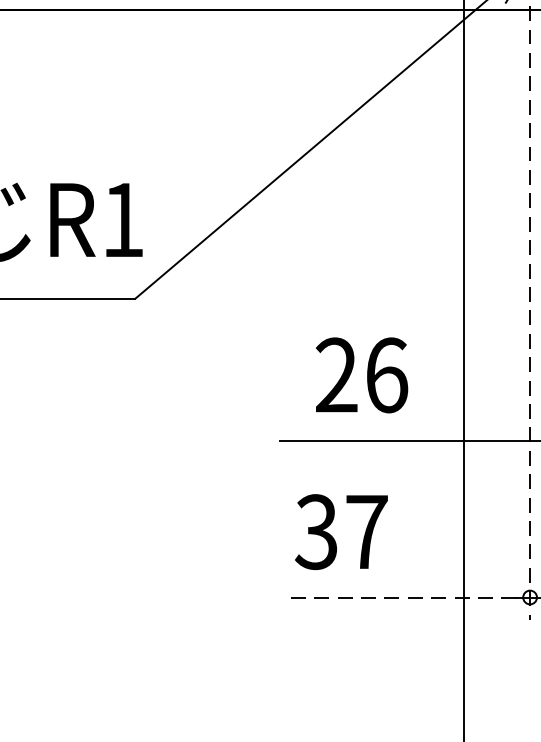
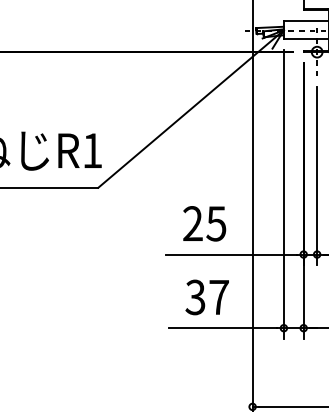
line: (529, 315) -> (283, 195), dashed -> solid
text: (386, 374) -> (216, 223), 26 -> 25
text: (339, 532) -> (206, 297), moved
line: (399, 598) -> (222, 328), dashed -> solid

